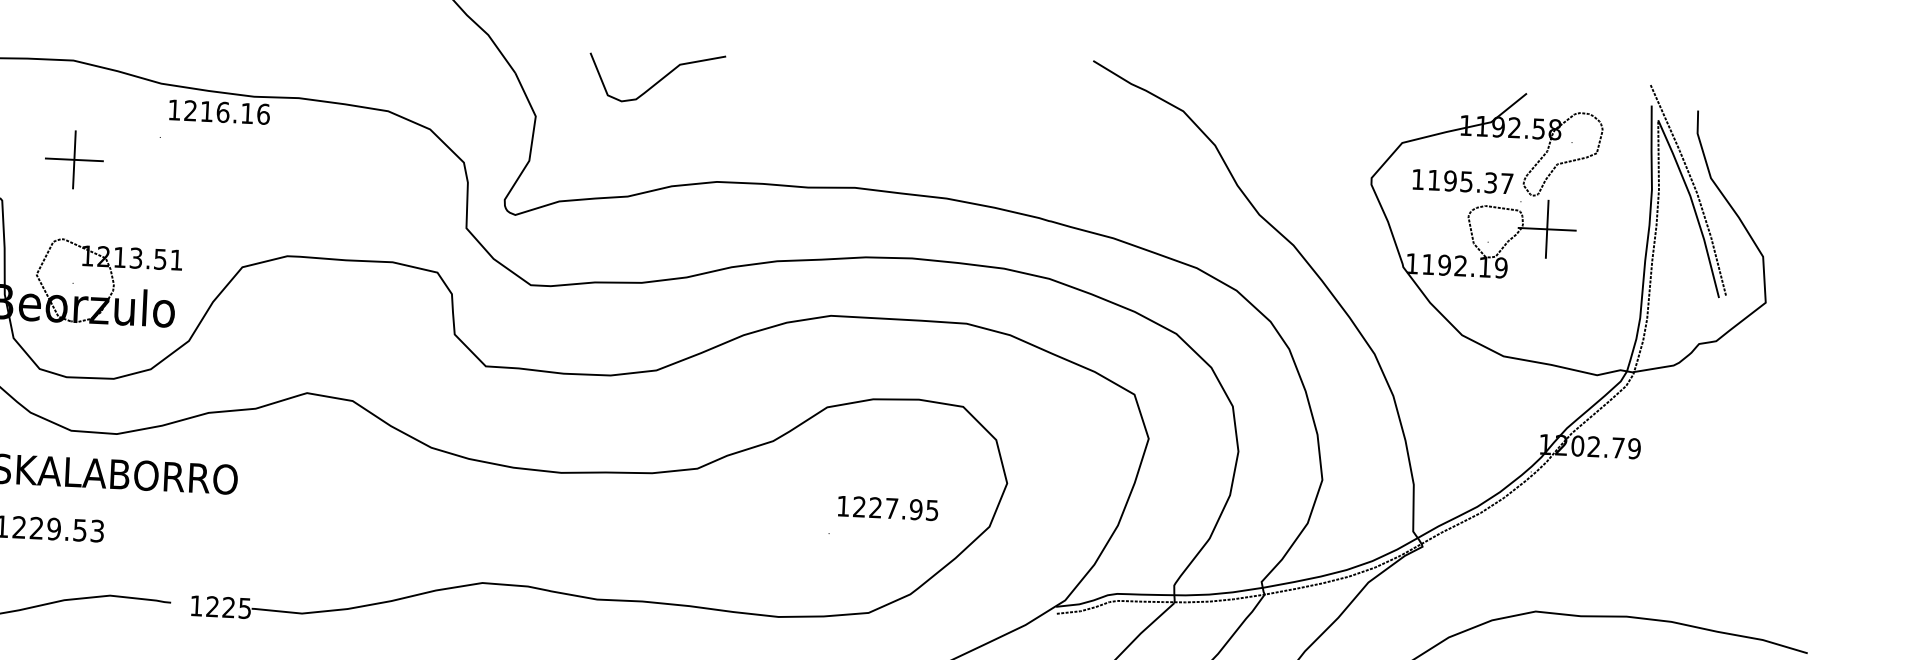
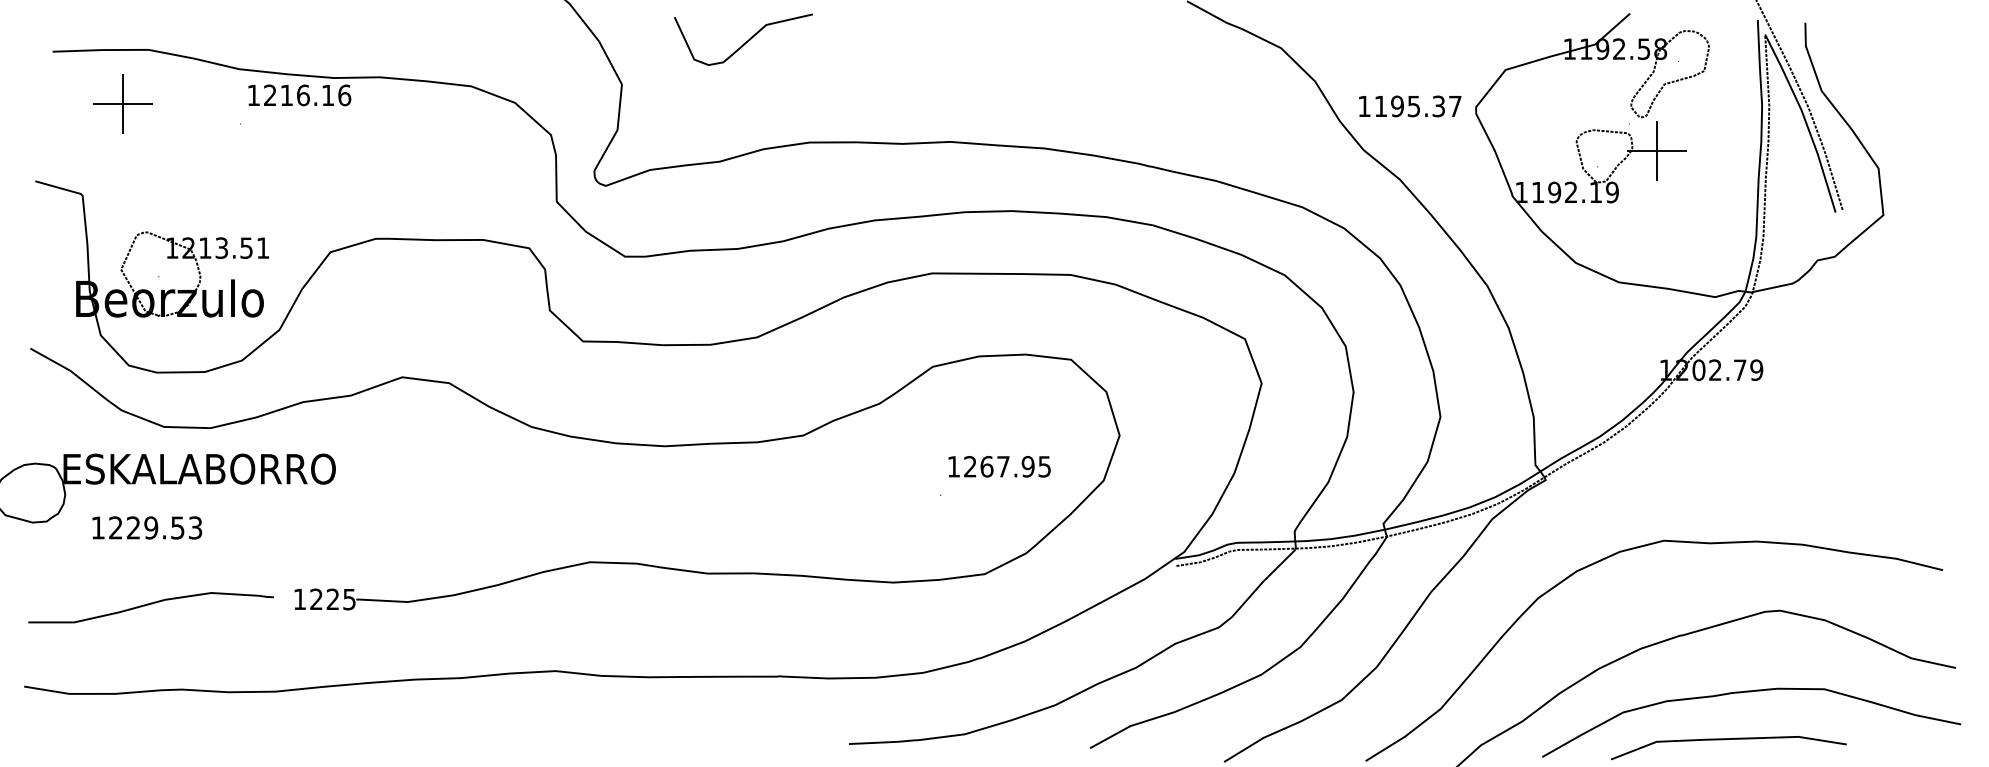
part: (73, 159) -> (122, 103), moved
text: (1463, 181) -> (1410, 106), moved
text: (875, 507) -> (986, 466), 1227.95 -> 1267.95

